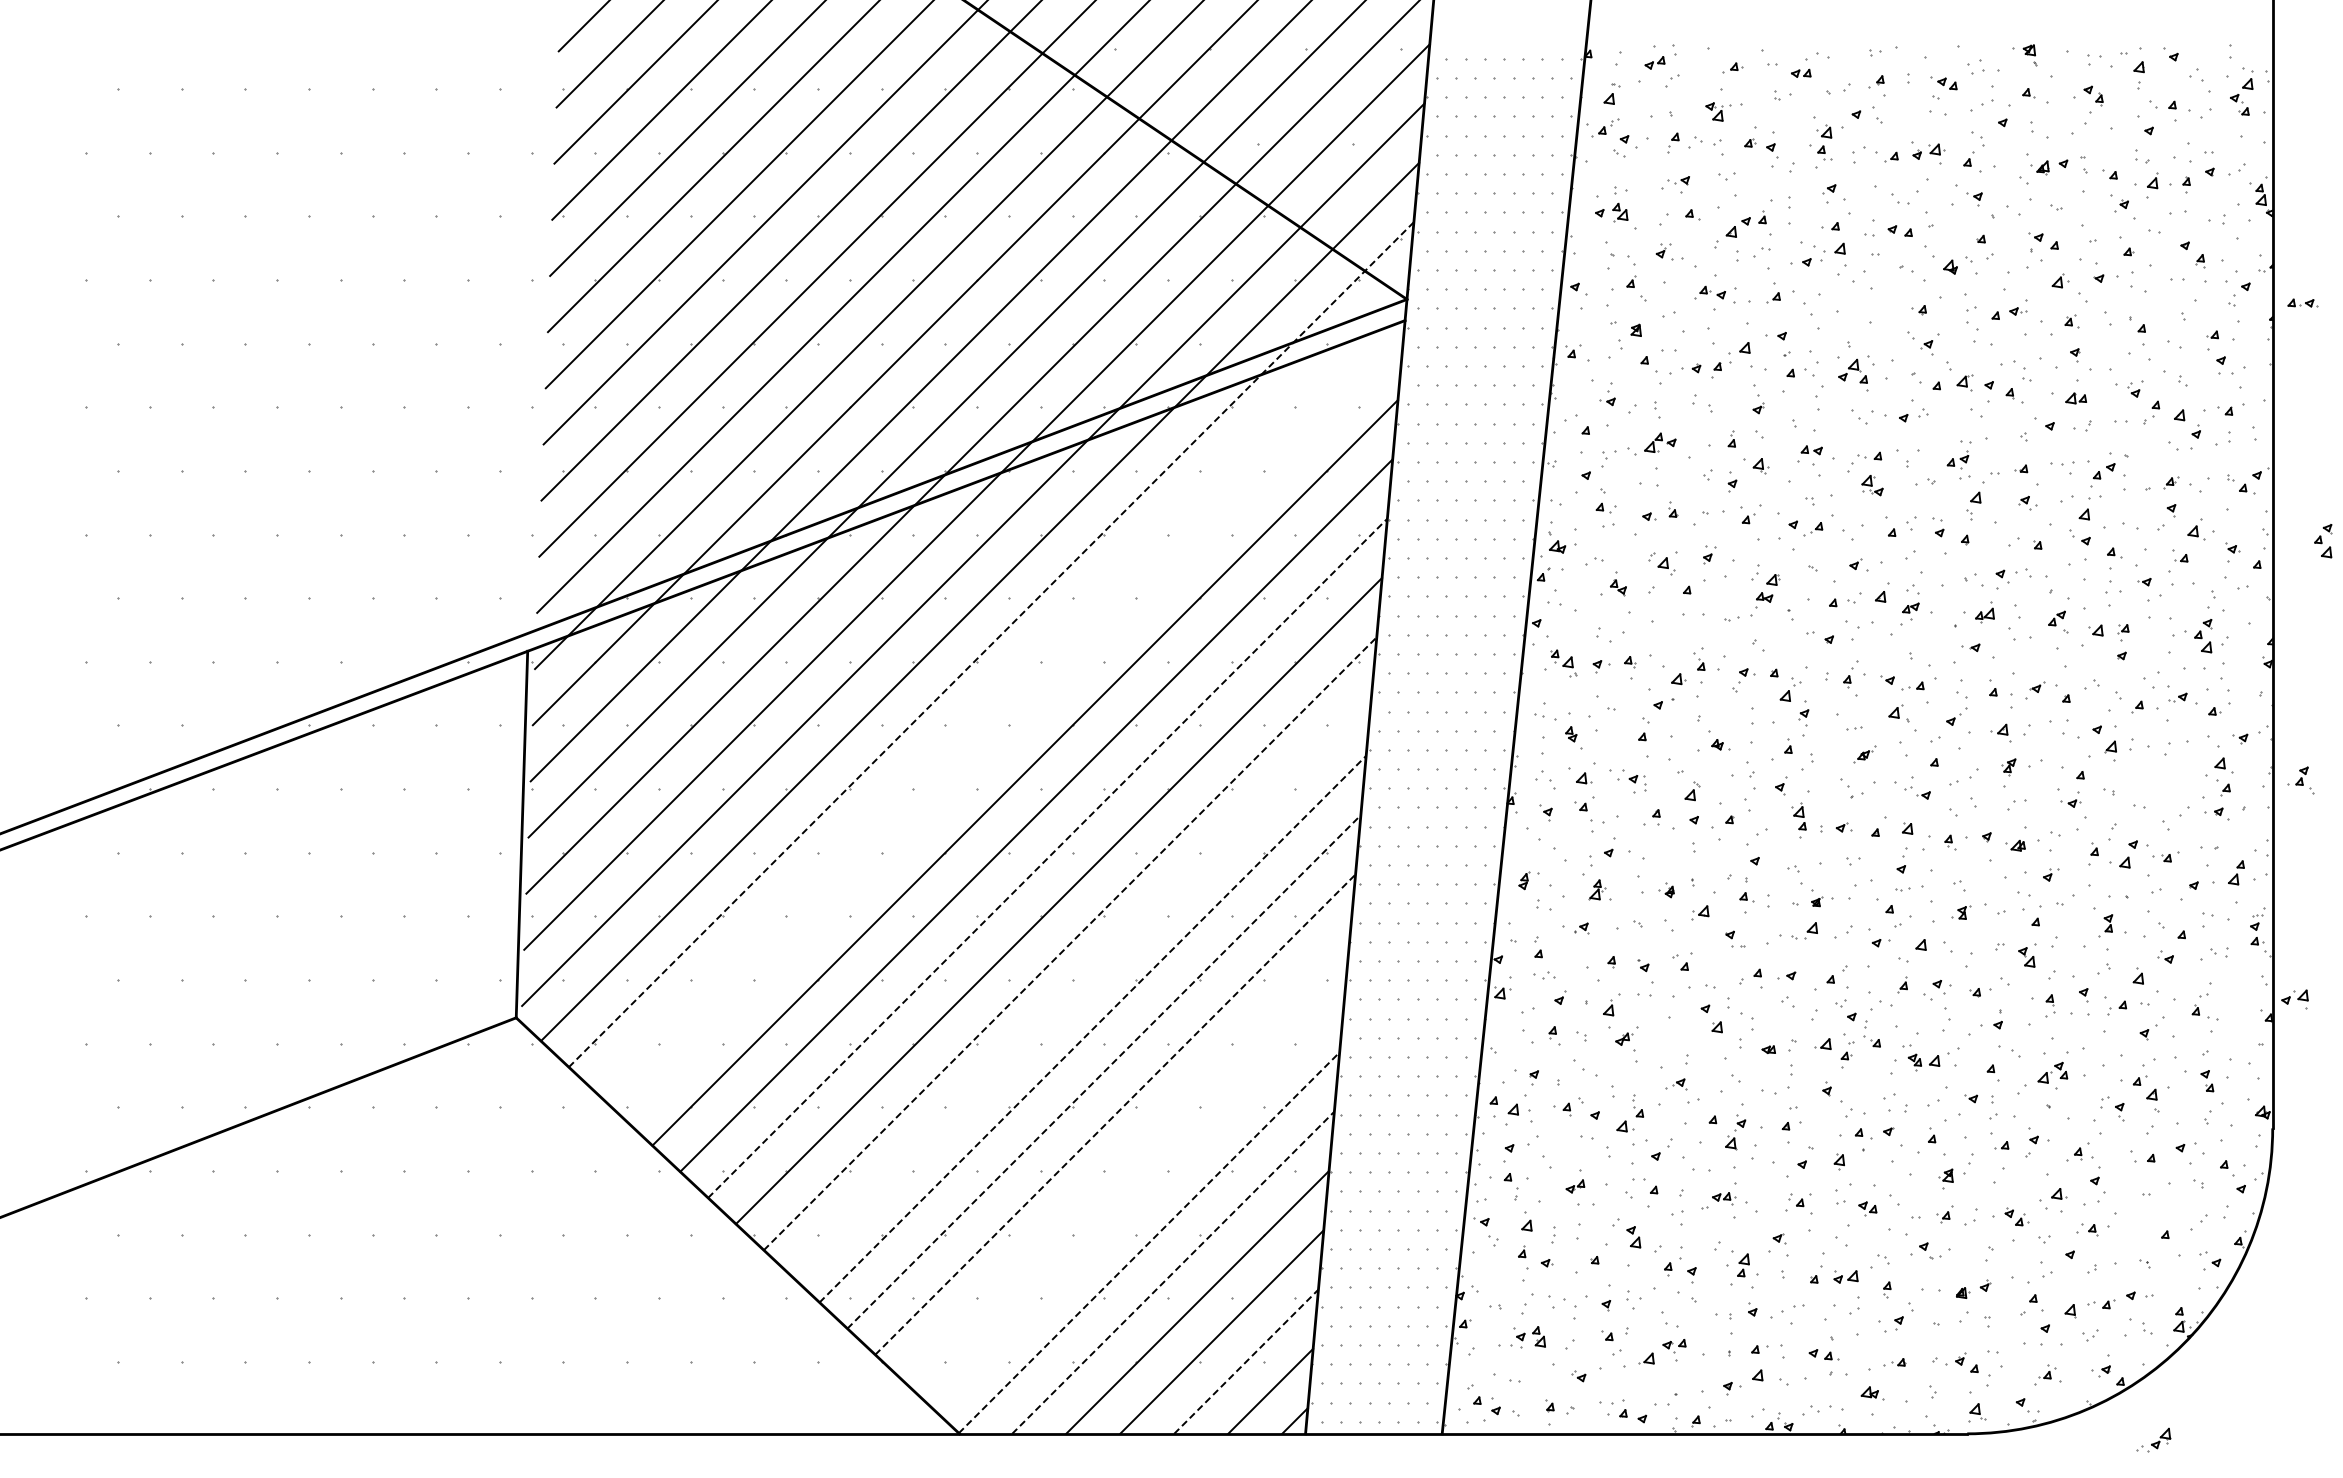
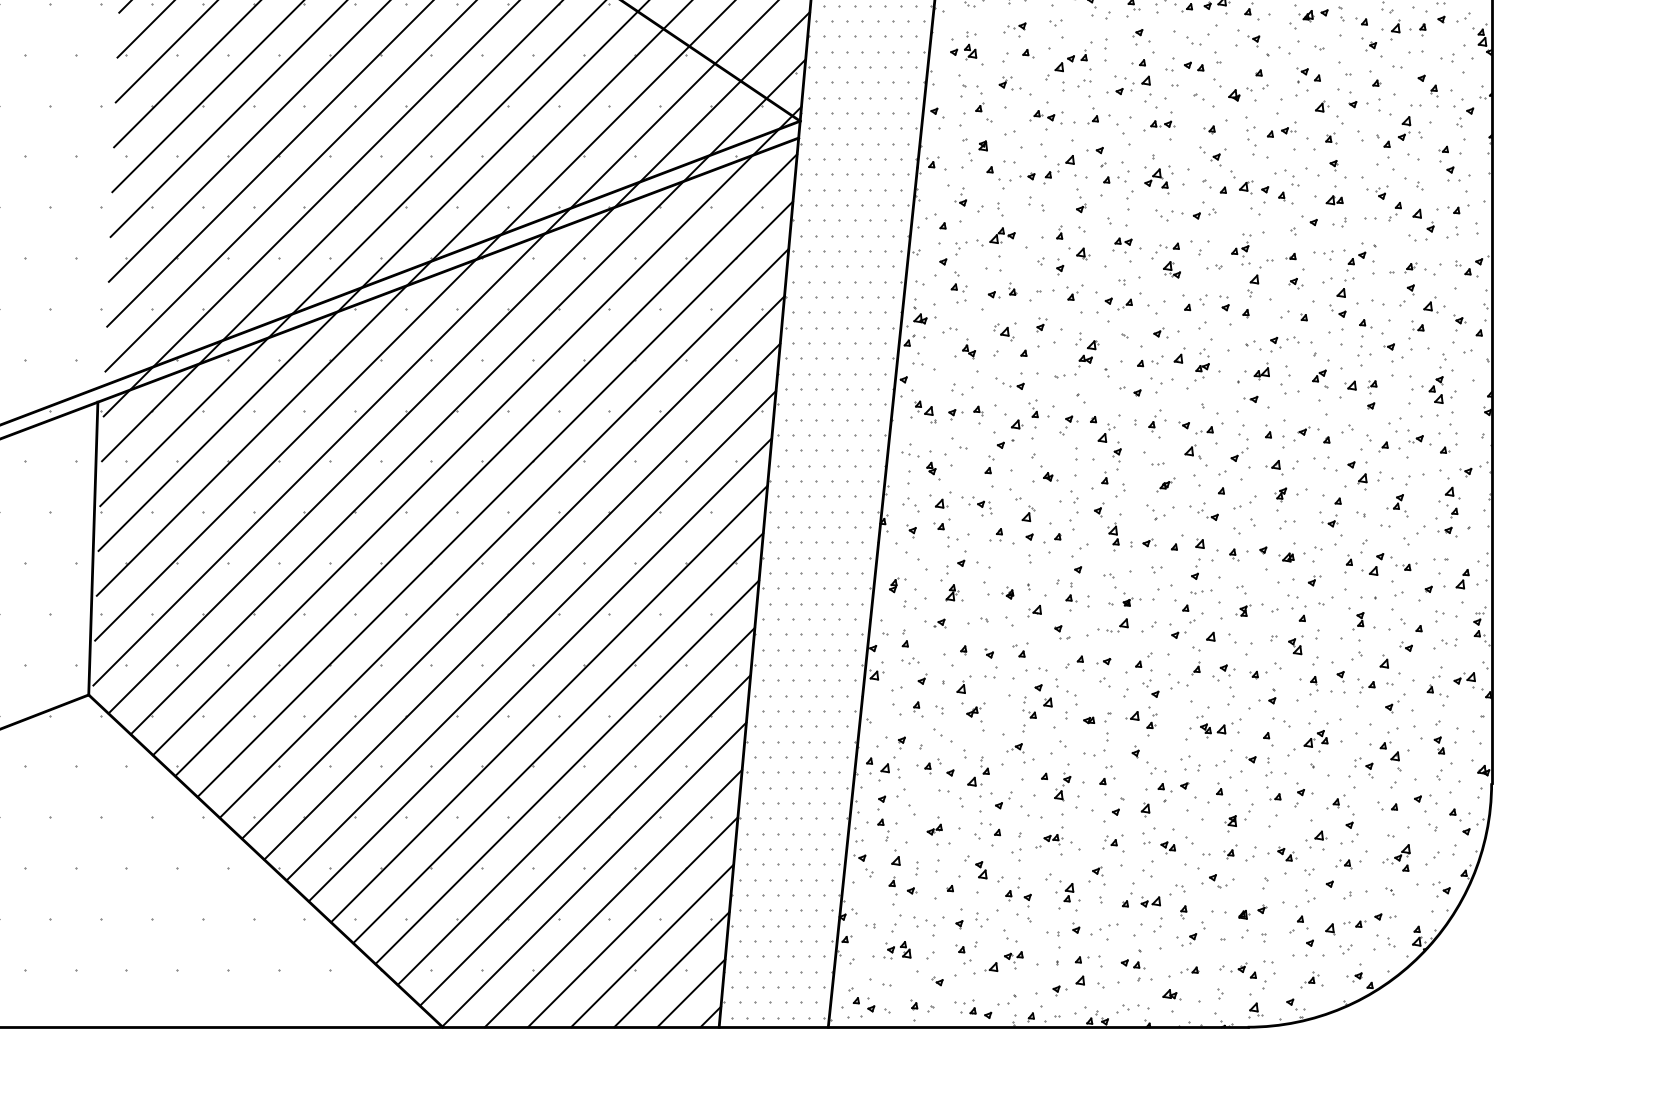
part: (2302, 302) -> (1162, 123), moved
part: (2163, 308) -> (1404, 128), added
part: (2323, 541) -> (1532, 314), removed
part: (1673, 630) -> (1013, 385), added
line: (991, 644) -> (468, 396), dashed -> solid
line: (1002, 687) -> (477, 431), added
line: (1013, 729) -> (485, 464), added
part: (2300, 780) -> (1397, 505), moved
line: (1048, 857) -> (513, 566), dashed -> solid
line: (1070, 943) -> (531, 635), dashed -> solid
line: (1081, 986) -> (540, 669), added
part: (2294, 999) -> (1464, 680), moved
line: (1092, 1029) -> (549, 704), dashed -> solid
part: (1871, 1033) -> (1029, 707), moved
line: (1104, 1071) -> (558, 737), dashed -> solid
line: (1115, 1114) -> (567, 772), dashed -> solid
line: (1126, 1156) -> (576, 805), added
line: (1137, 1200) -> (584, 840), added
line: (1149, 1242) -> (594, 874), dashed -> solid
line: (1173, 1272) -> (613, 898), dashed -> solid
line: (1246, 1361) -> (672, 969), dashed -> solid
part: (2153, 1439) -> (1396, 853), moved

